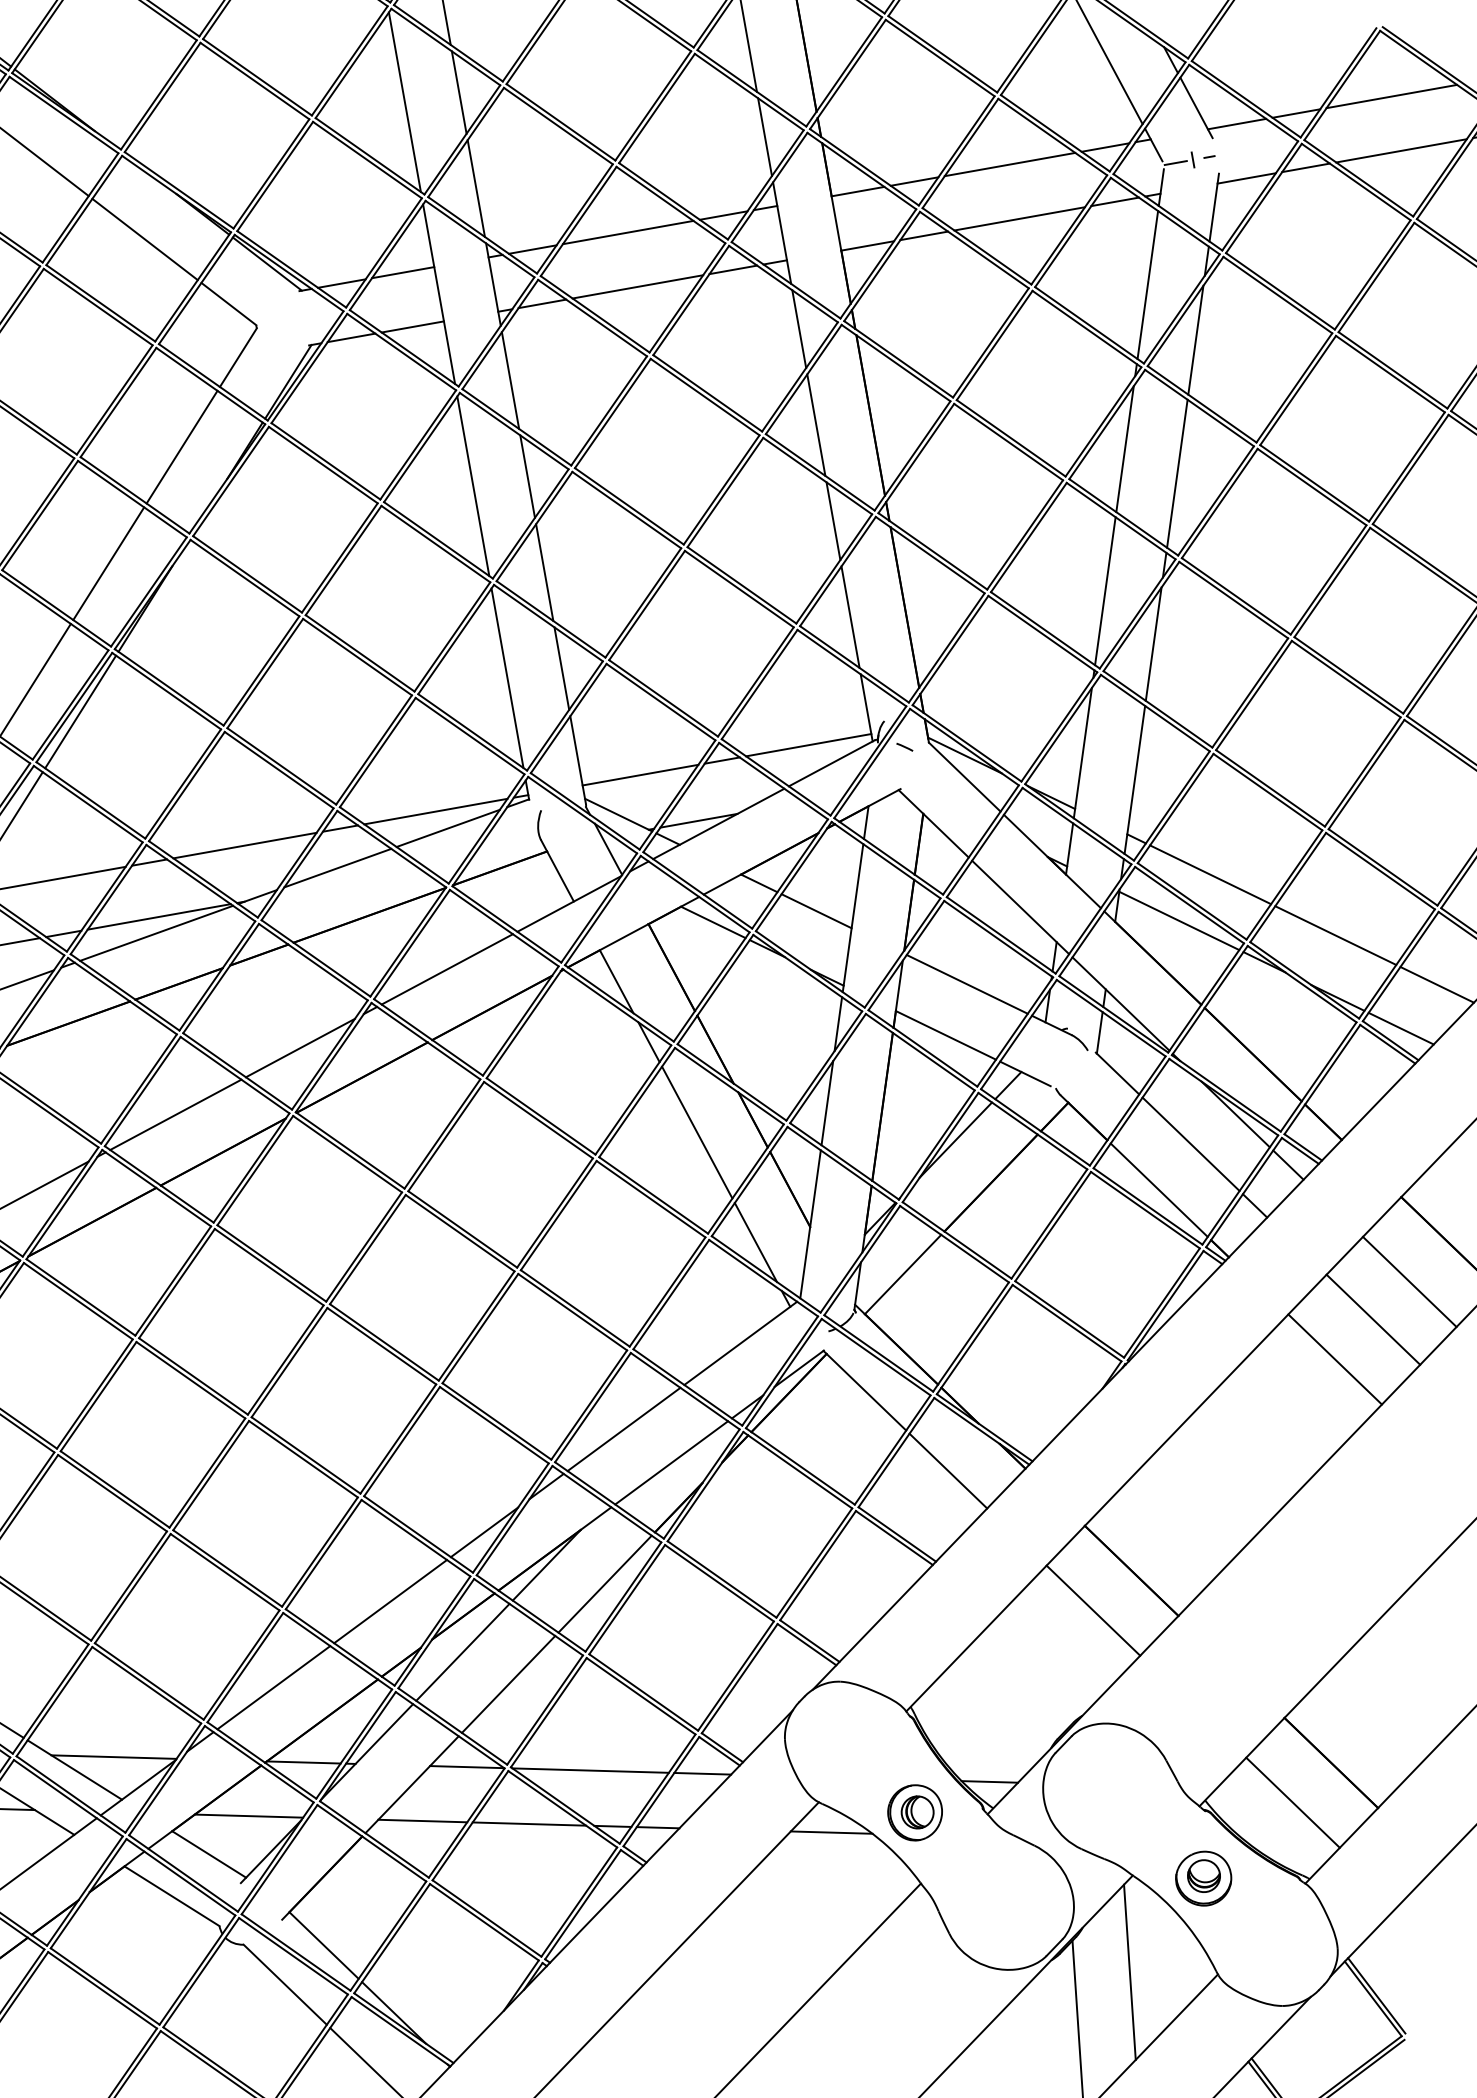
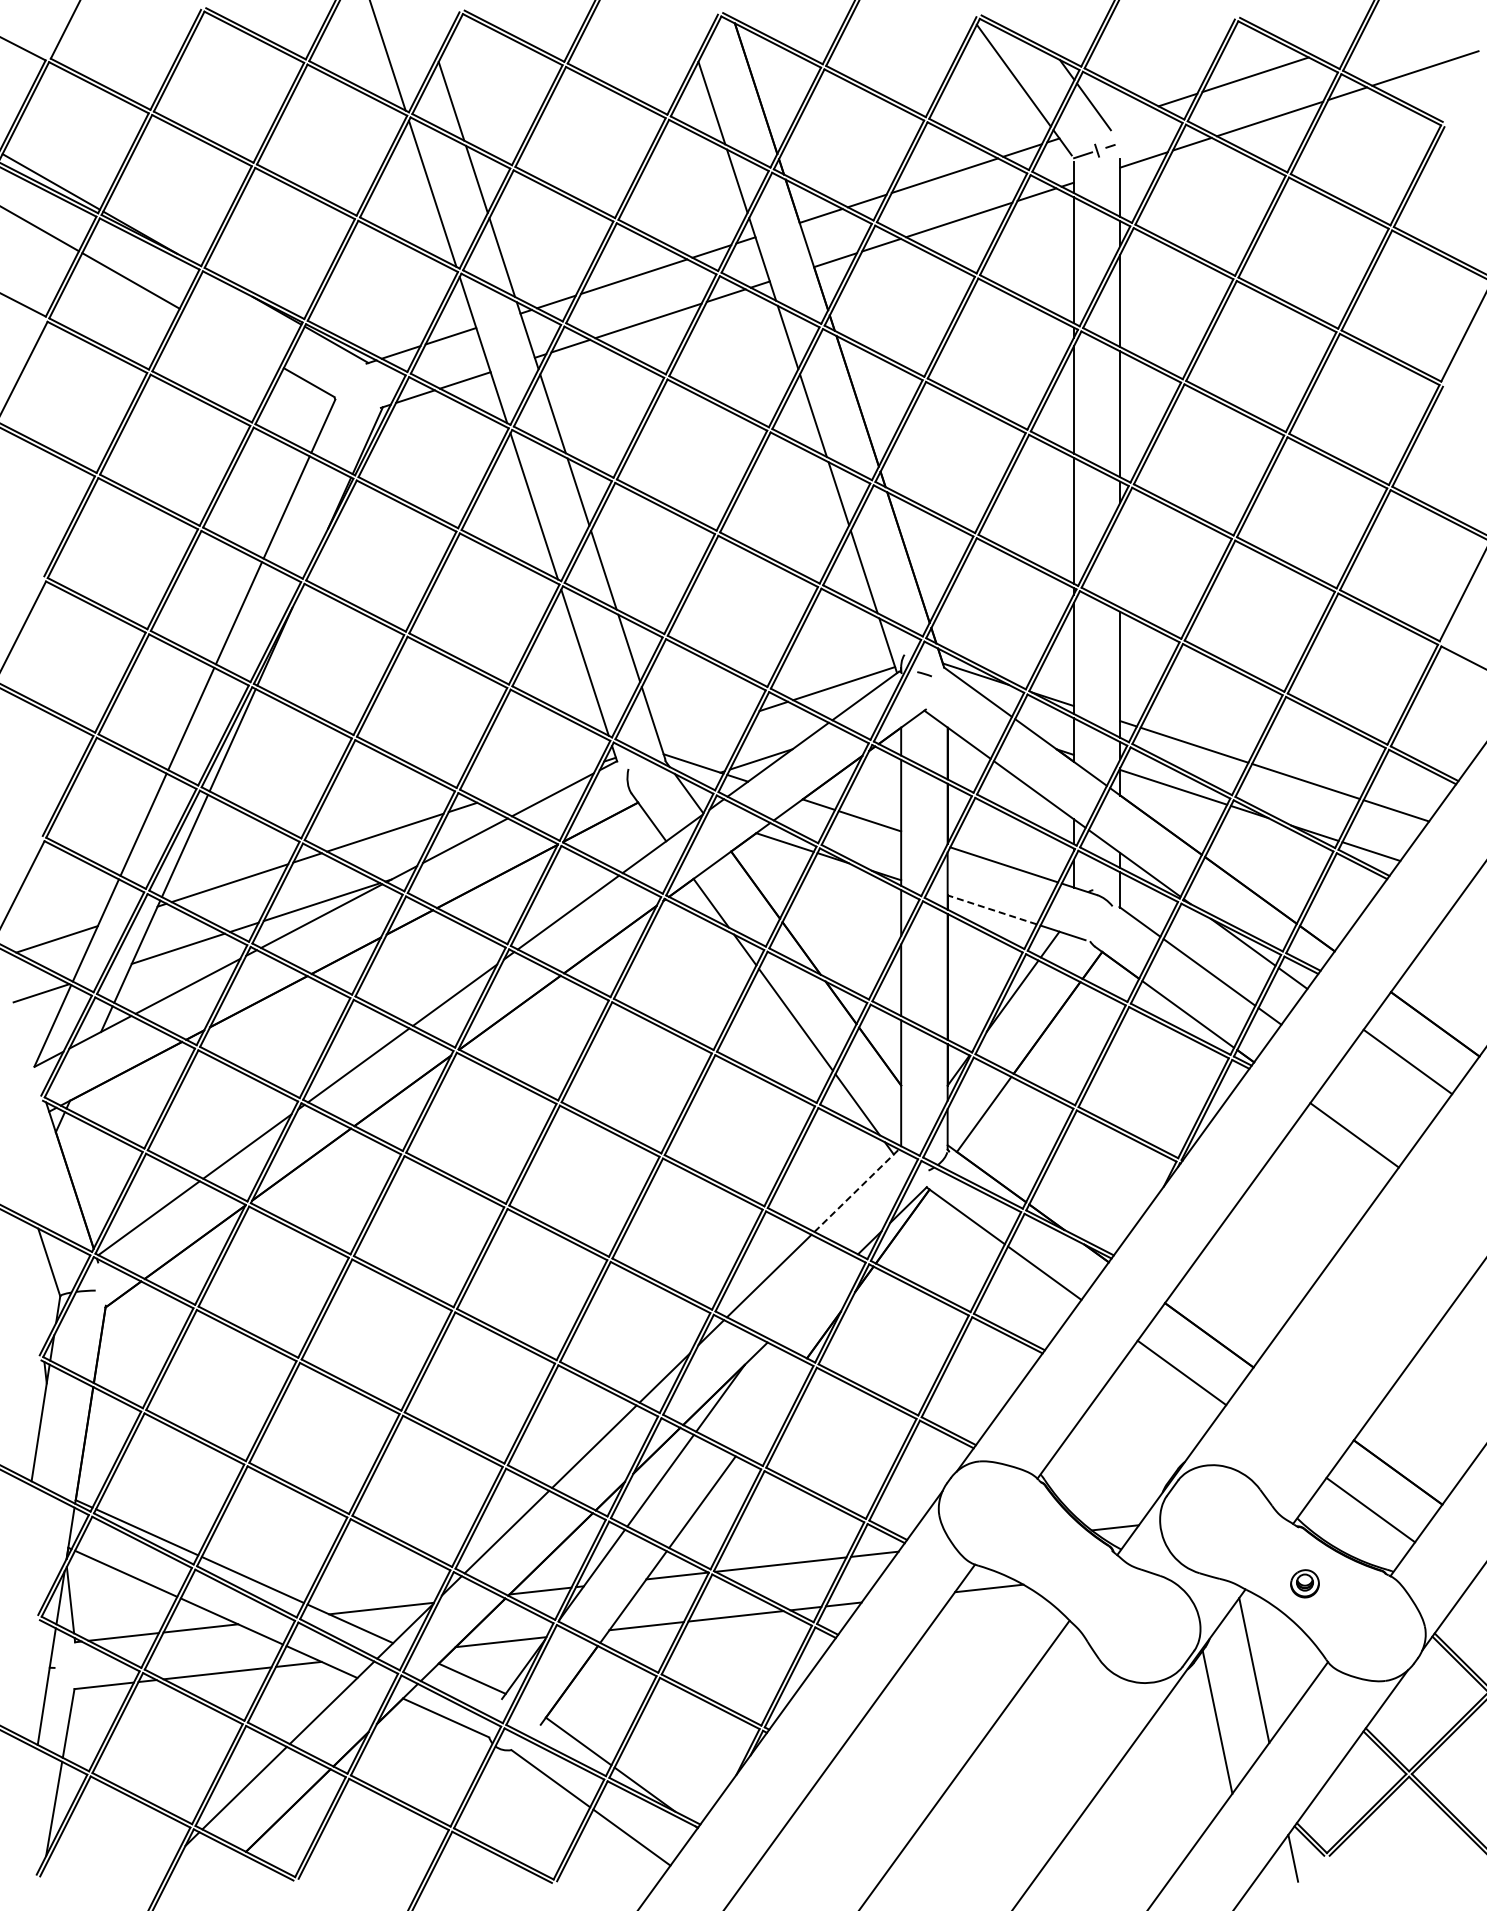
line: (1236, 123) -> (1129, 115), removed
line: (144, 239) -> (231, 338), removed
line: (1153, 644) -> (1120, 559), removed
line: (640, 774) -> (707, 727), removed
line: (435, 811) -> (540, 782), removed
line: (946, 1034) -> (992, 909), solid -> dashed
line: (1372, 1319) -> (1381, 1097), removed
line: (741, 1343) -> (857, 1190), solid -> dashed
line: (671, 1462) -> (812, 1298), removed
line: (605, 1584) -> (771, 1407), removed
part: (914, 1813) -> (1056, 1562), removed
part: (1203, 1878) -> (1304, 1583), size x0.6

